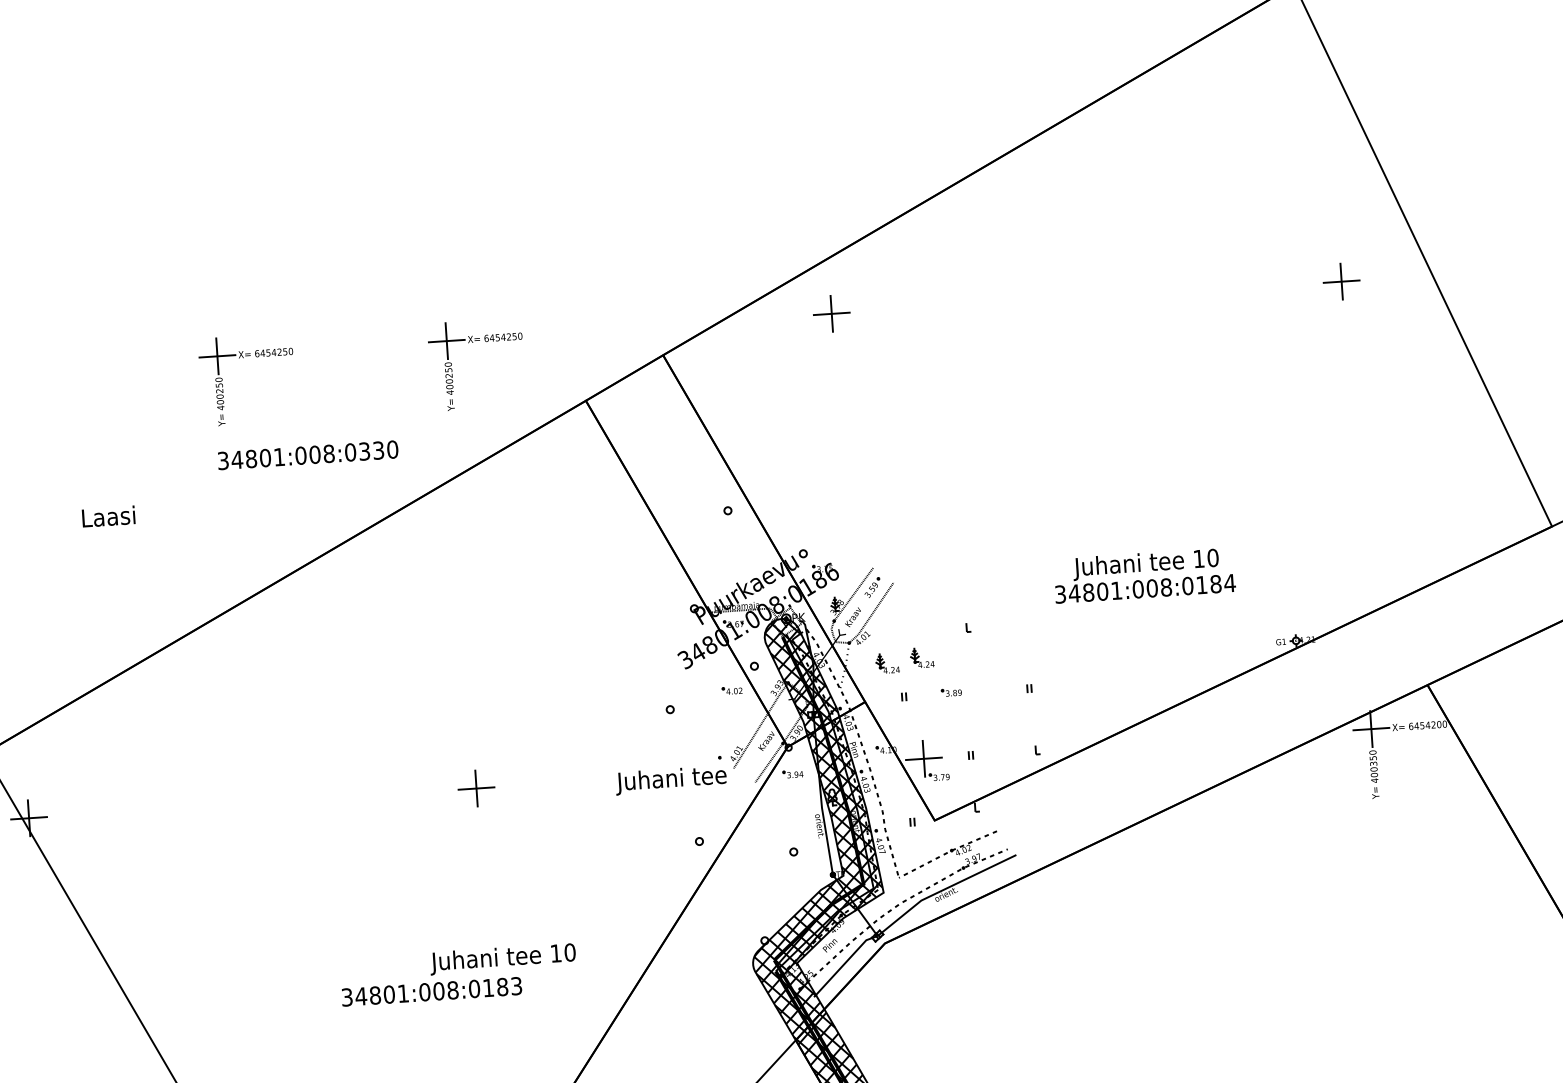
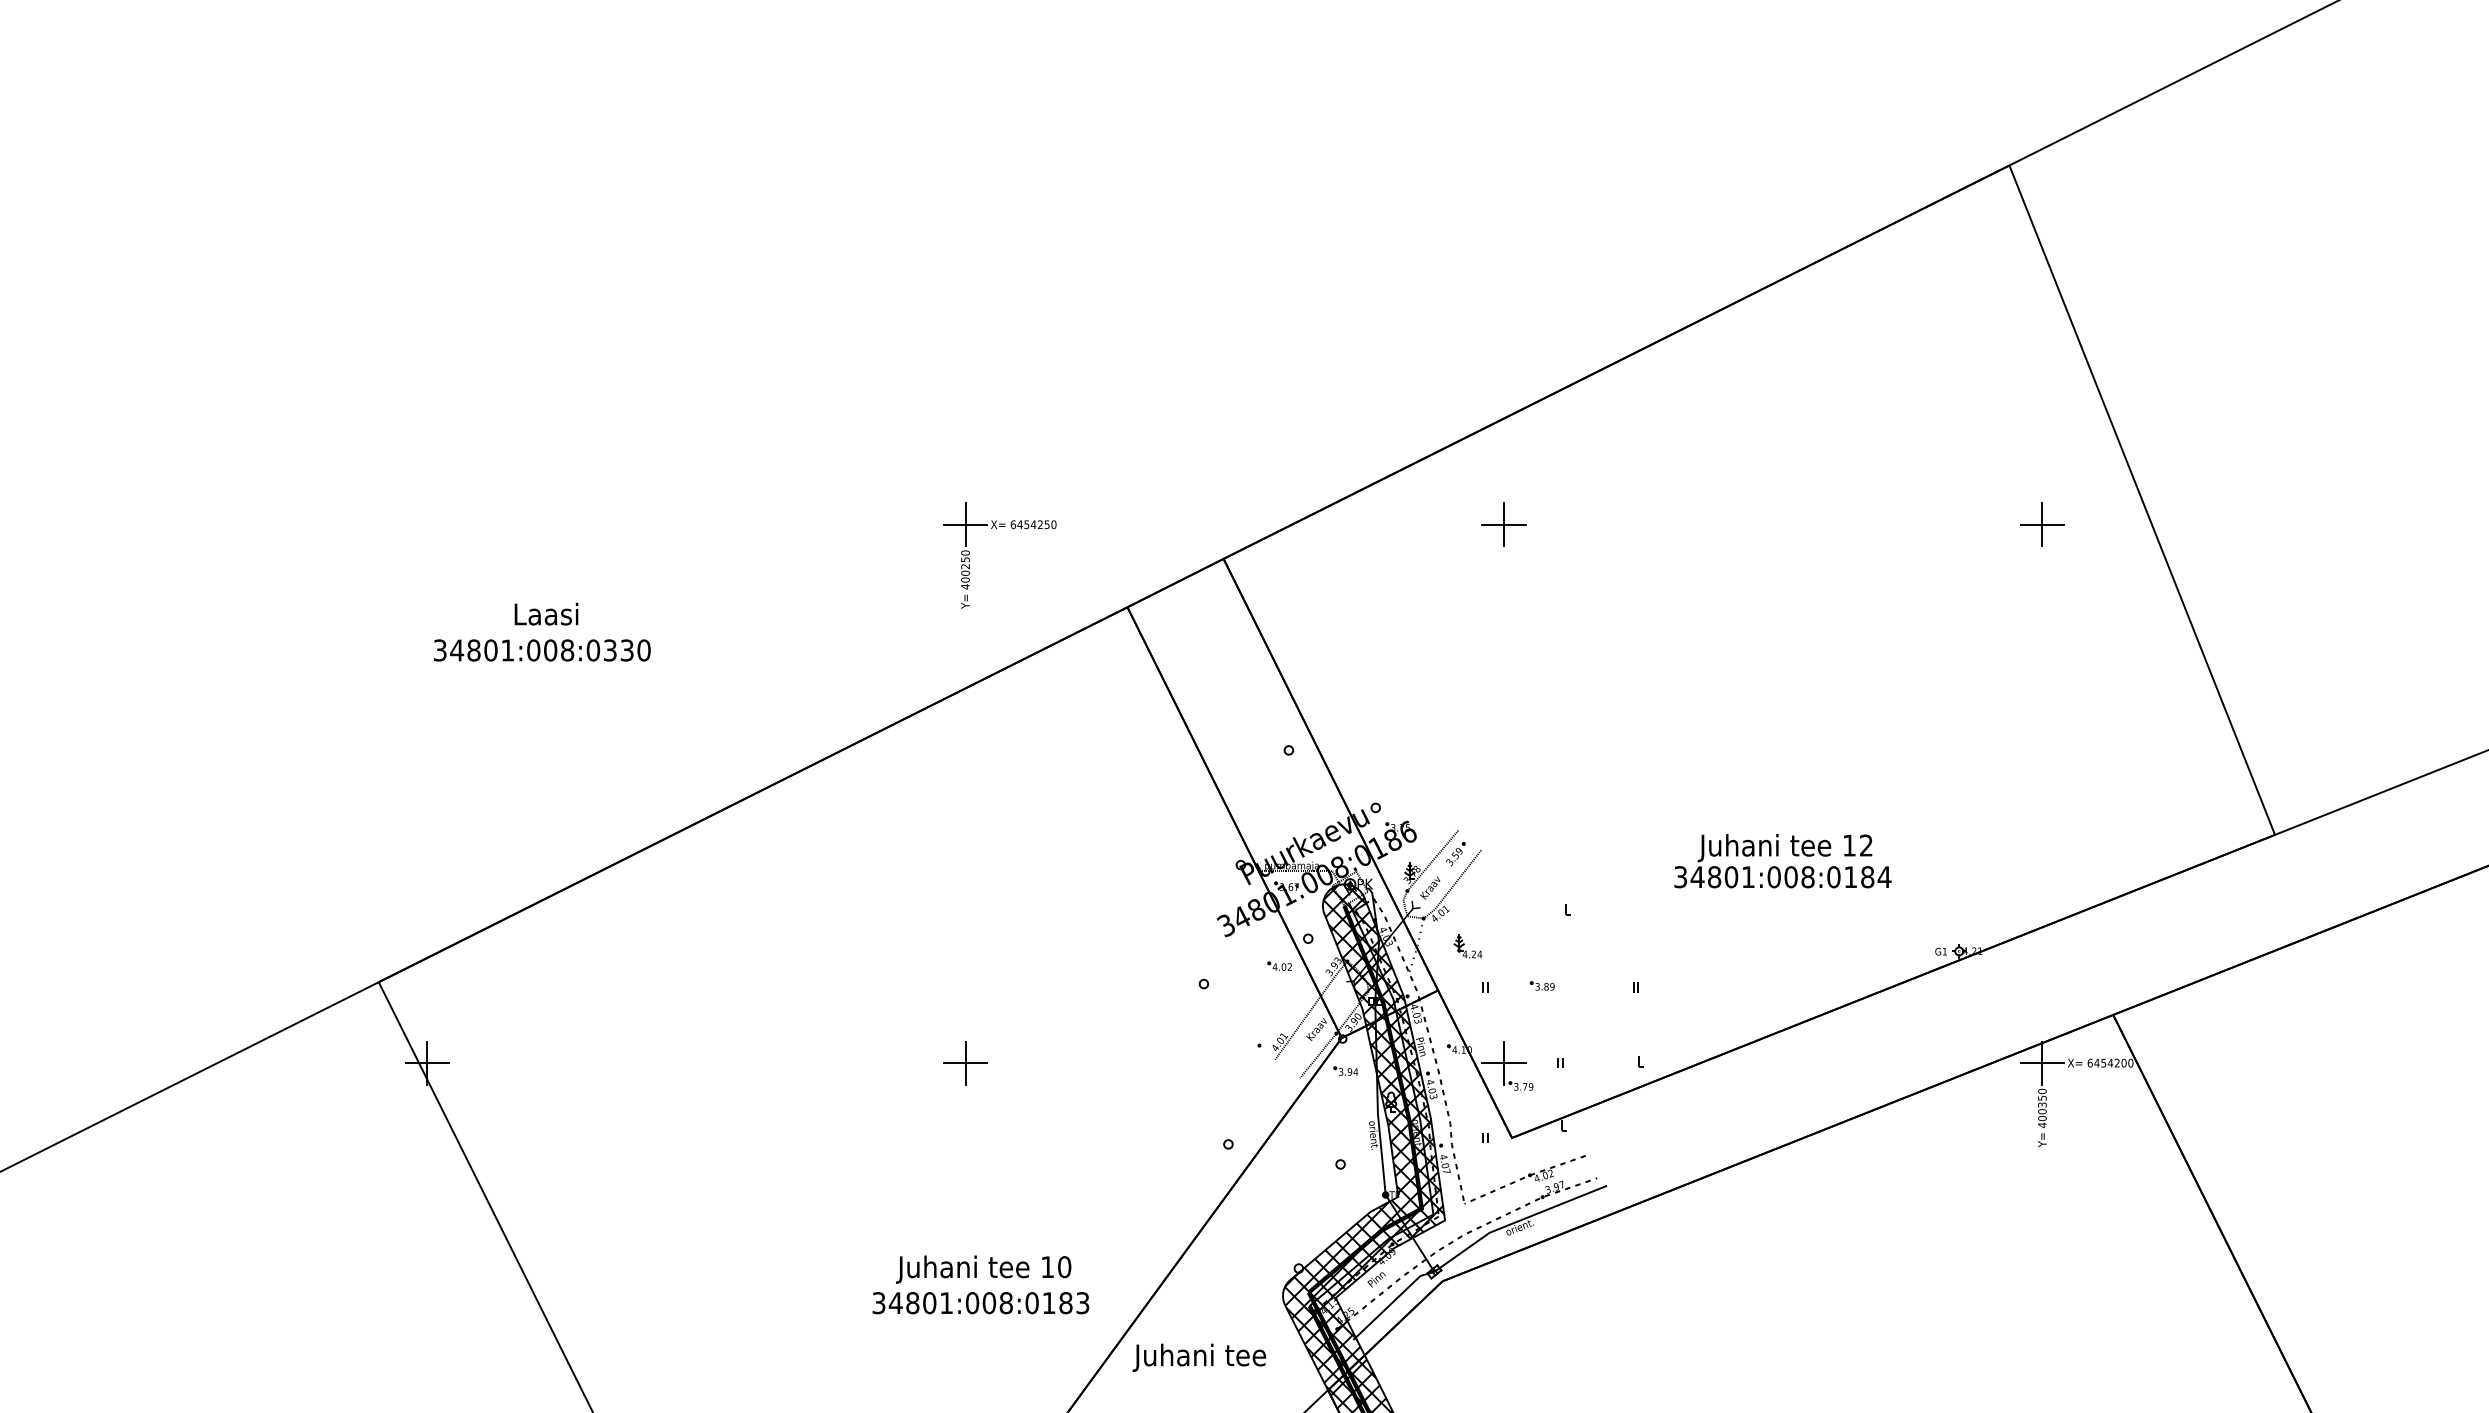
part: (831, 313) -> (1503, 524), moved
part: (244, 357) -> (721, 528), removed
text: (307, 455) -> (541, 650), moved
text: (108, 516) -> (546, 613), moved
text: (1213, 557) -> (1866, 845), 10 -> 12
part: (921, 658) -> (1509, 942), removed
text: (671, 780) -> (1199, 1357), moved
text: (431, 992) -> (980, 1303), moved

